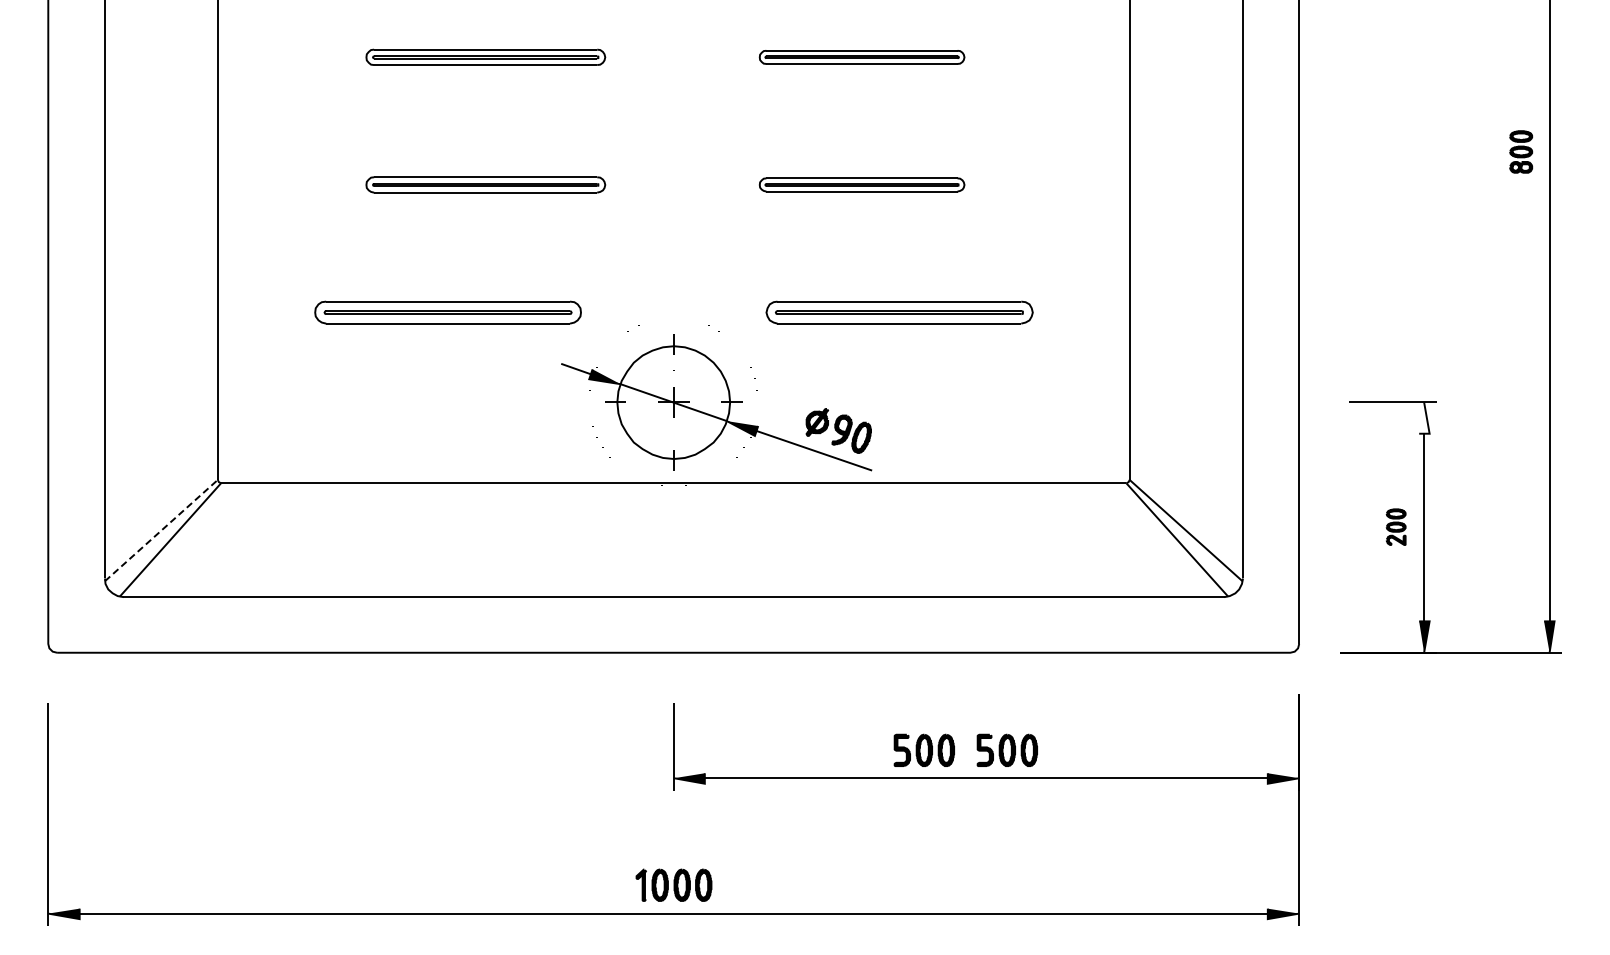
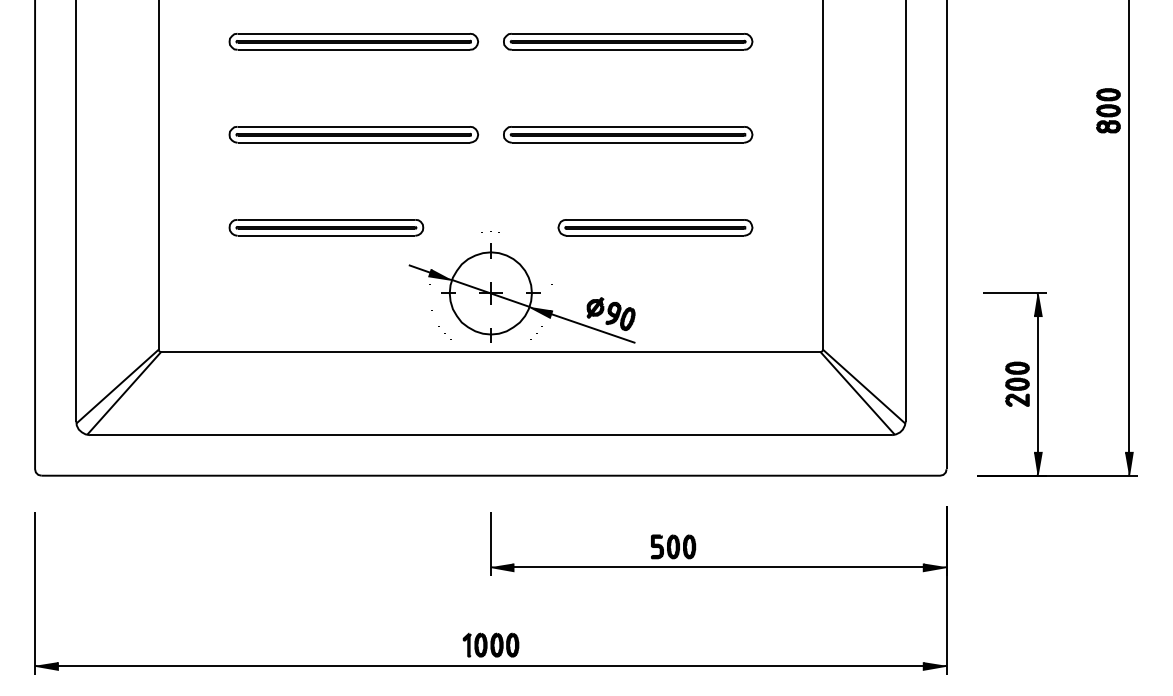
part: (485, 57) -> (353, 41), size x1.43
part: (861, 57) -> (627, 41), size x1.67
part: (1520, 151) -> (1107, 110), size x1.43
part: (485, 184) -> (353, 134), size x1.43
part: (861, 184) -> (627, 134), size x1.67
fill: (1424, 417) -> (1037, 304), added
part: (1395, 526) -> (1016, 383), size x1.67
line: (161, 530) -> (117, 386), dashed -> solid
part: (1006, 749) -> (733, 546), removed

